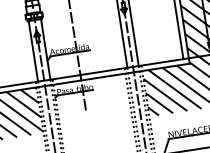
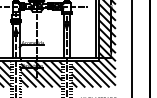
hatch: (93, 102) -> (41, 74), added

